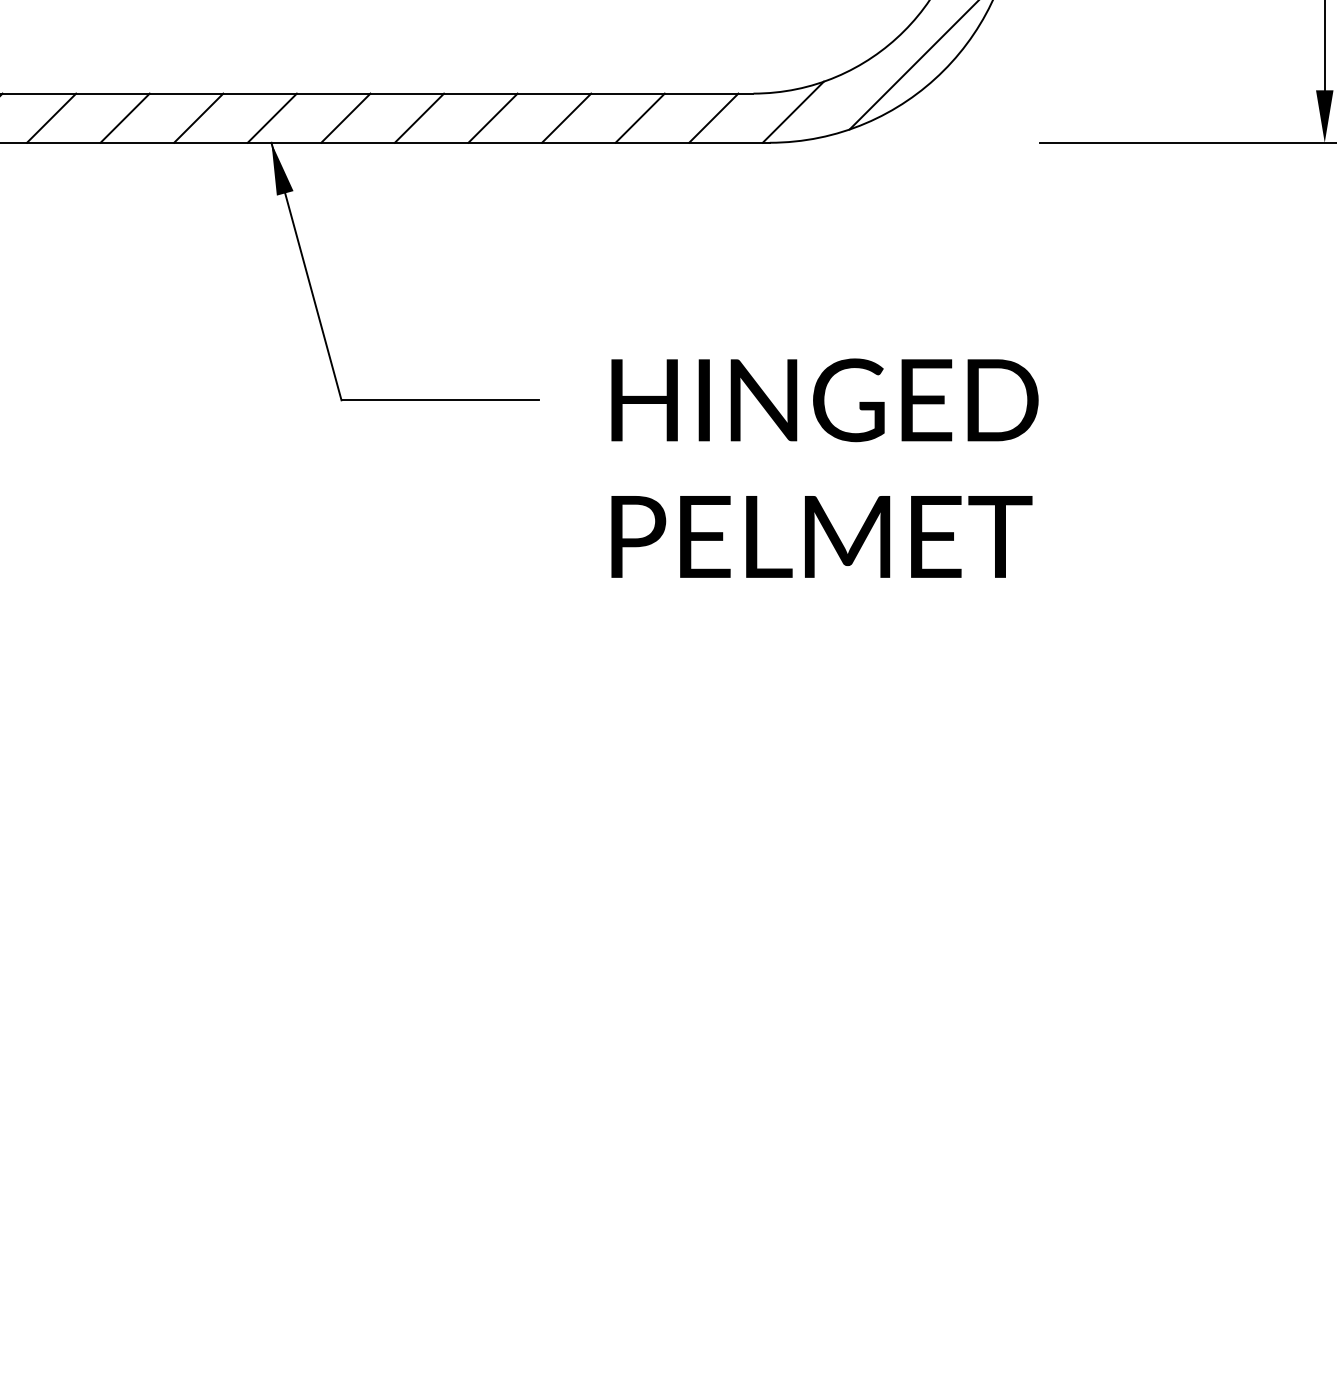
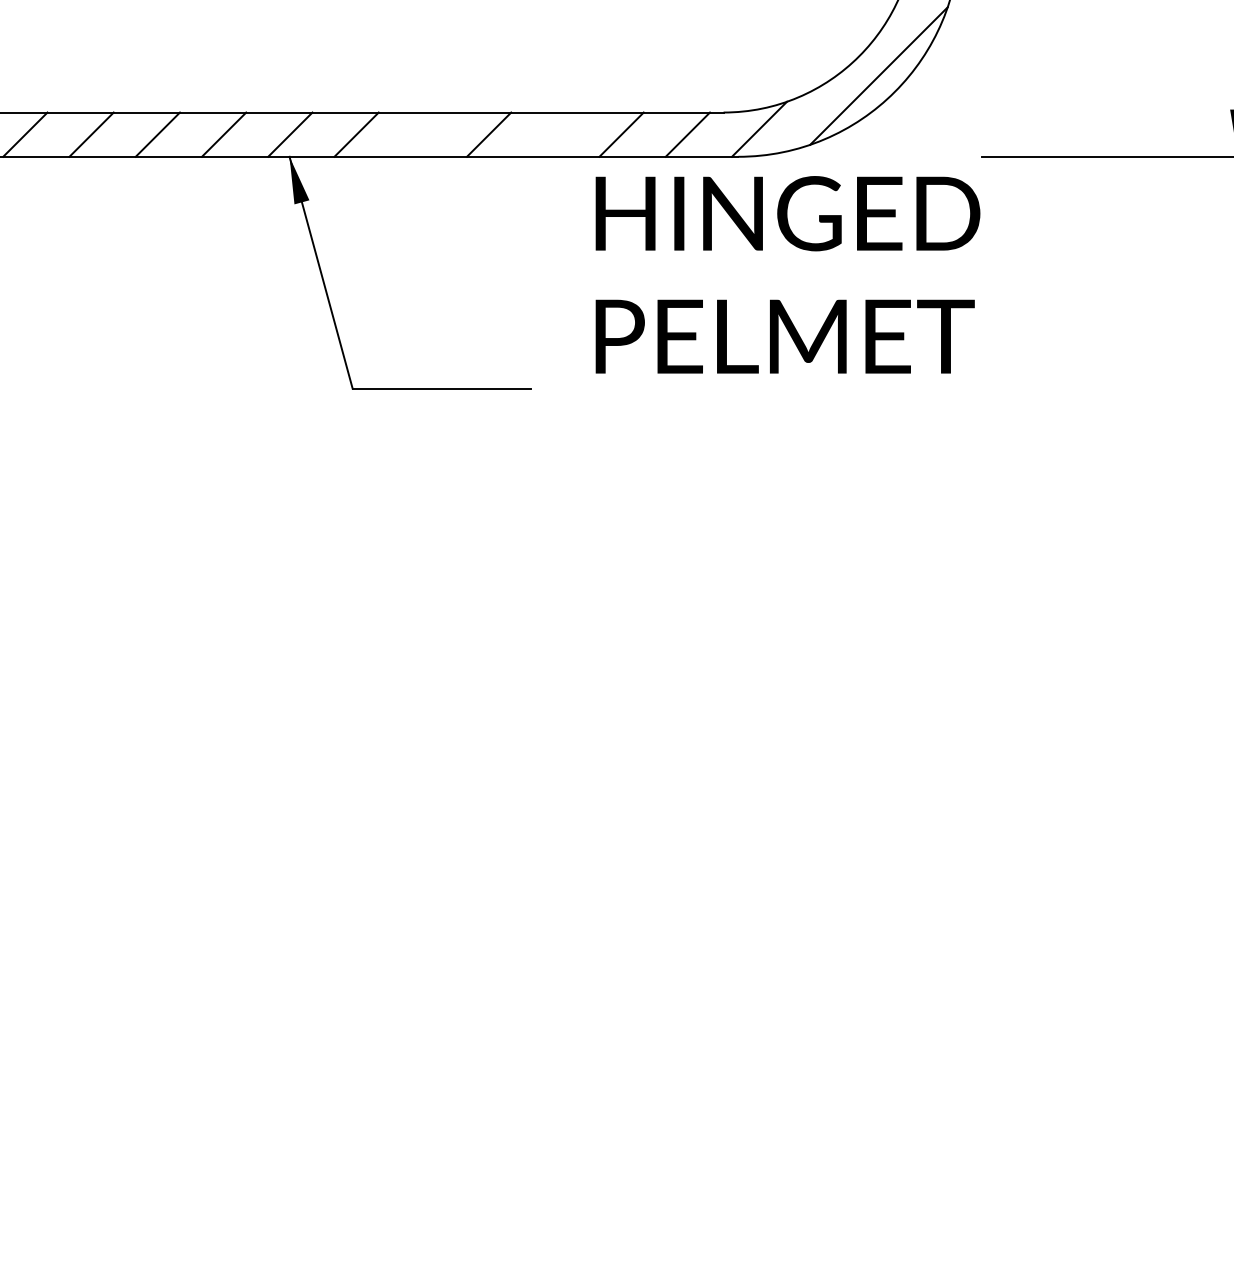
line: (419, 118) -> (422, 134), removed
line: (566, 118) -> (555, 134), removed
text: (824, 467) -> (787, 274), moved

